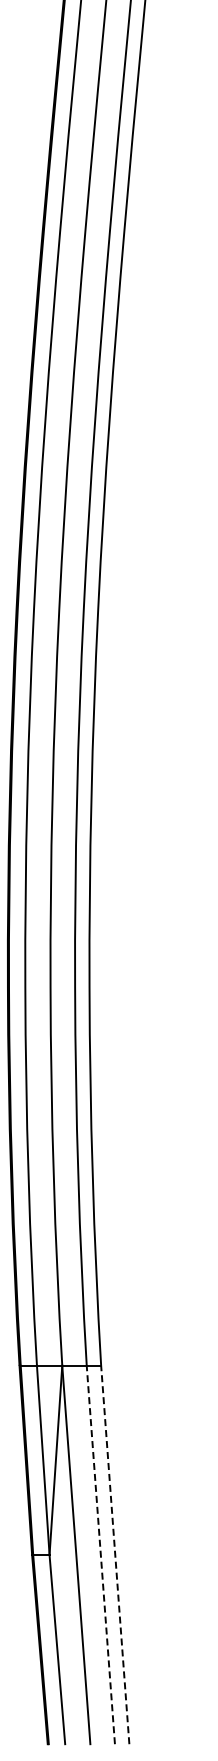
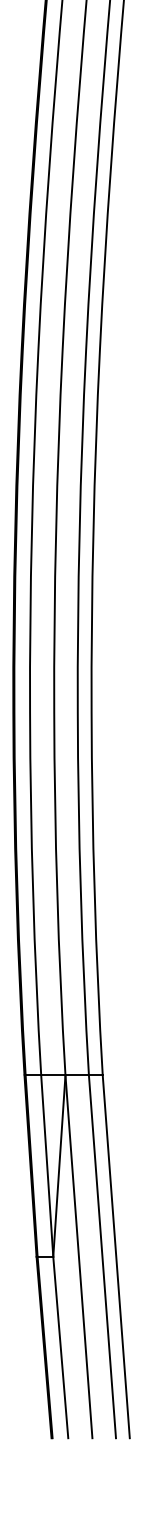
line: (100, 1554) -> (102, 1256), dashed -> solid
line: (115, 1554) -> (116, 1256), dashed -> solid

